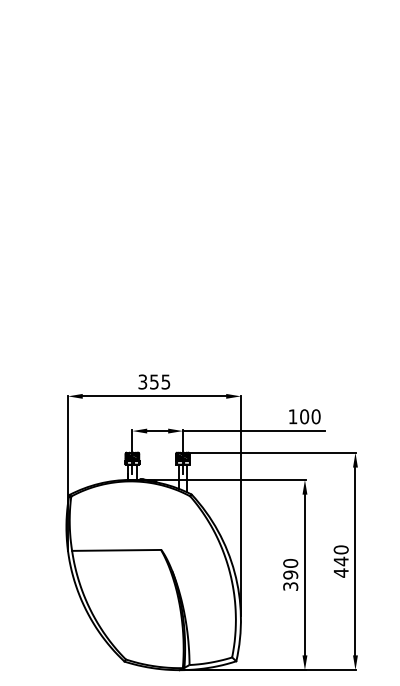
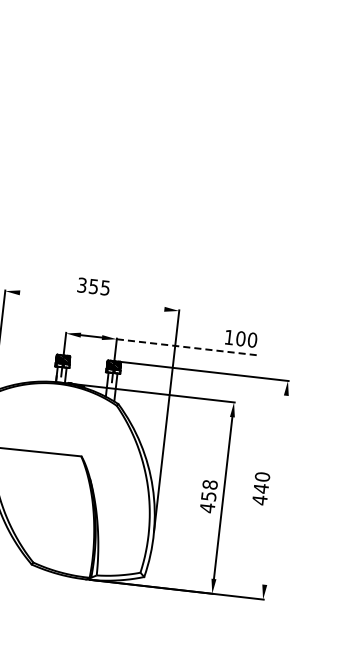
line: (154, 396) -> (92, 301), removed
line: (254, 431) -> (188, 347), solid -> dashed
line: (355, 561) -> (275, 490), removed
text: (290, 575) -> (208, 496), 390 -> 458

